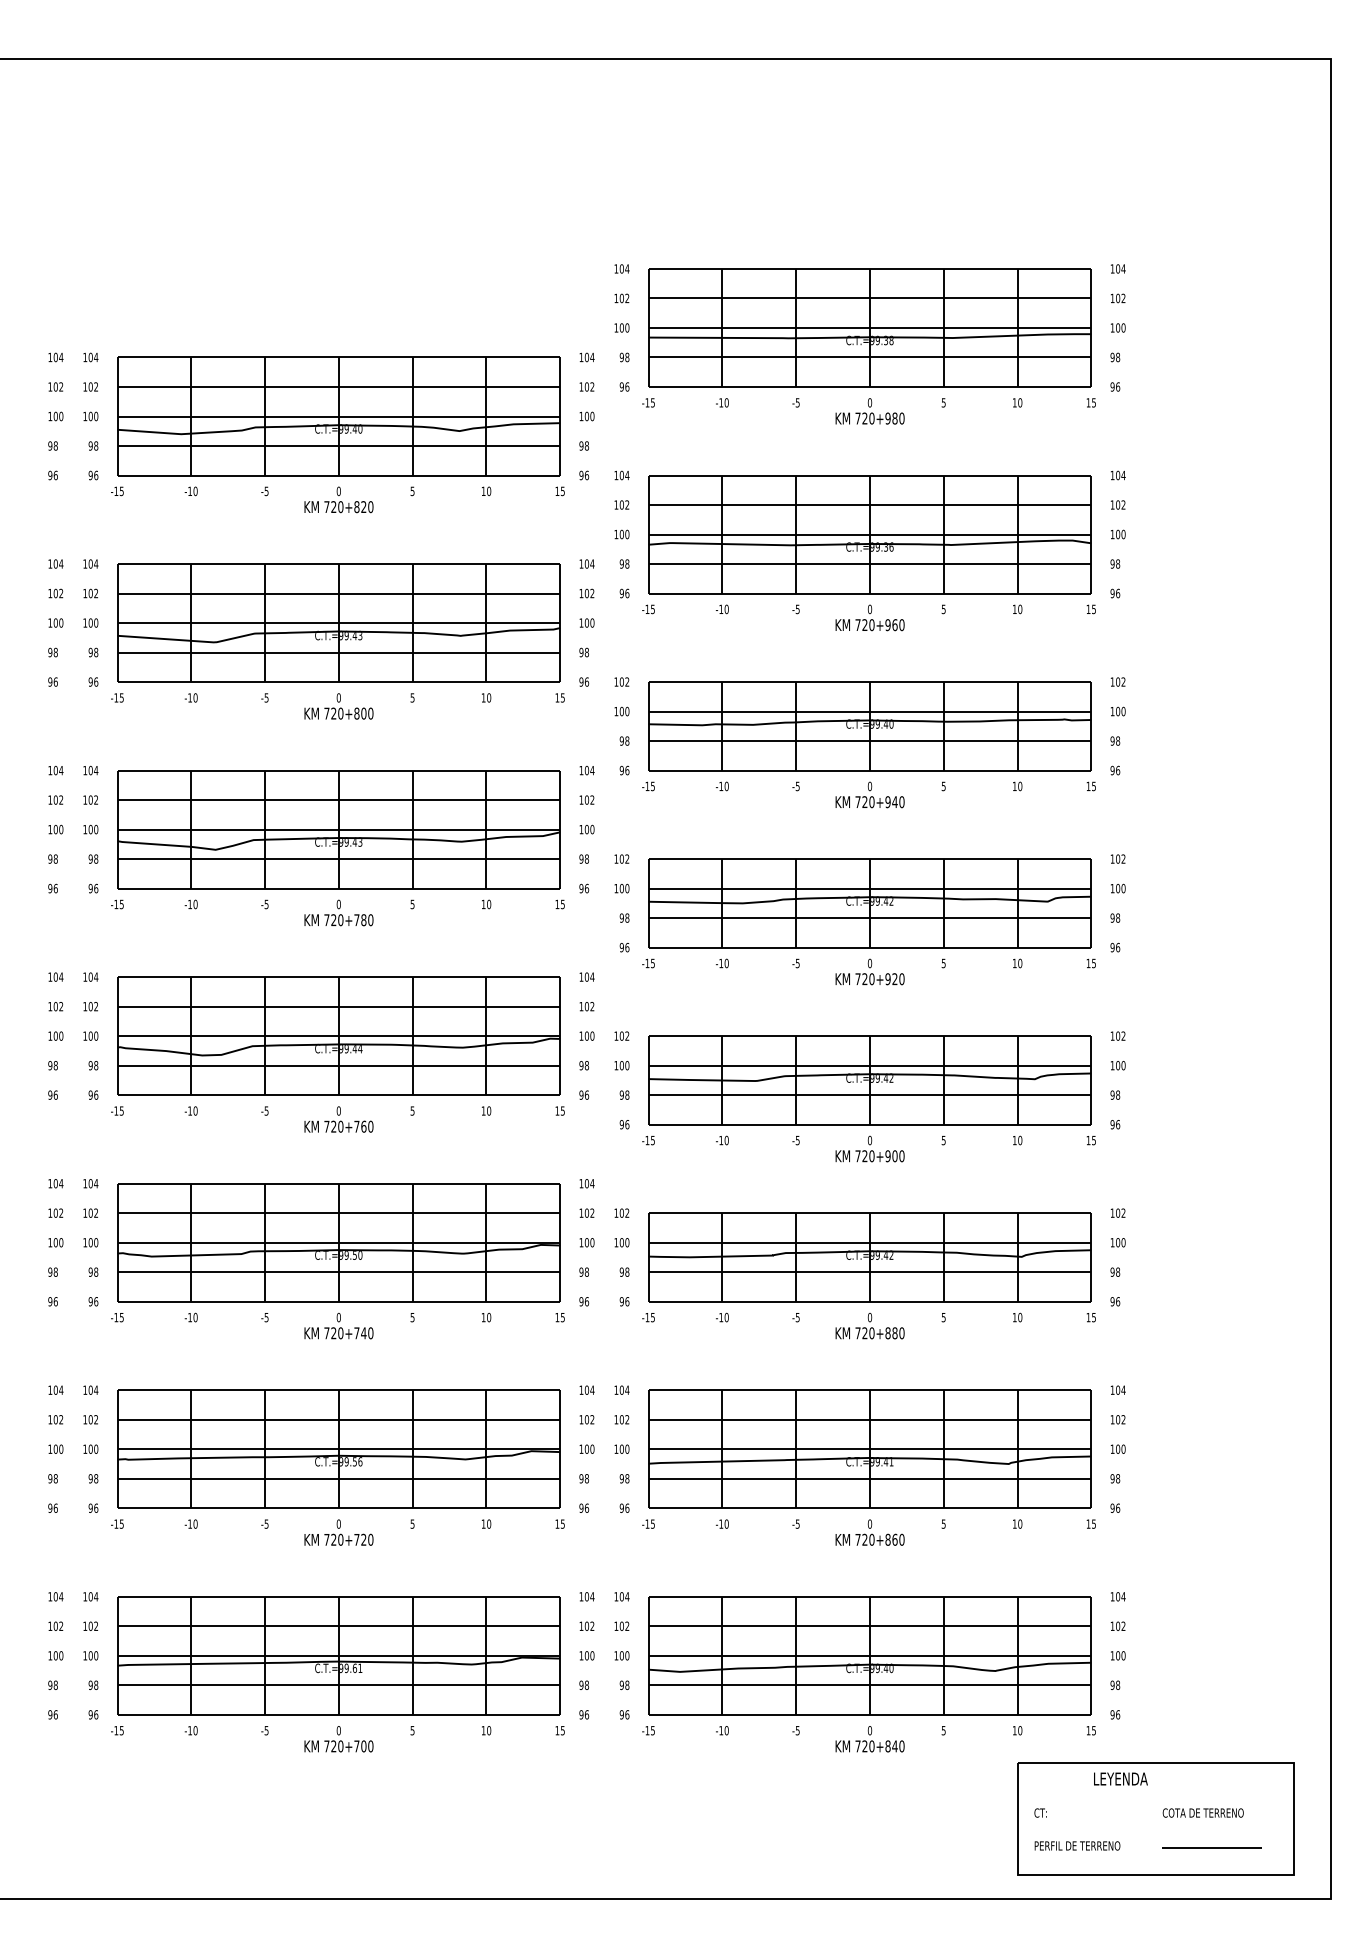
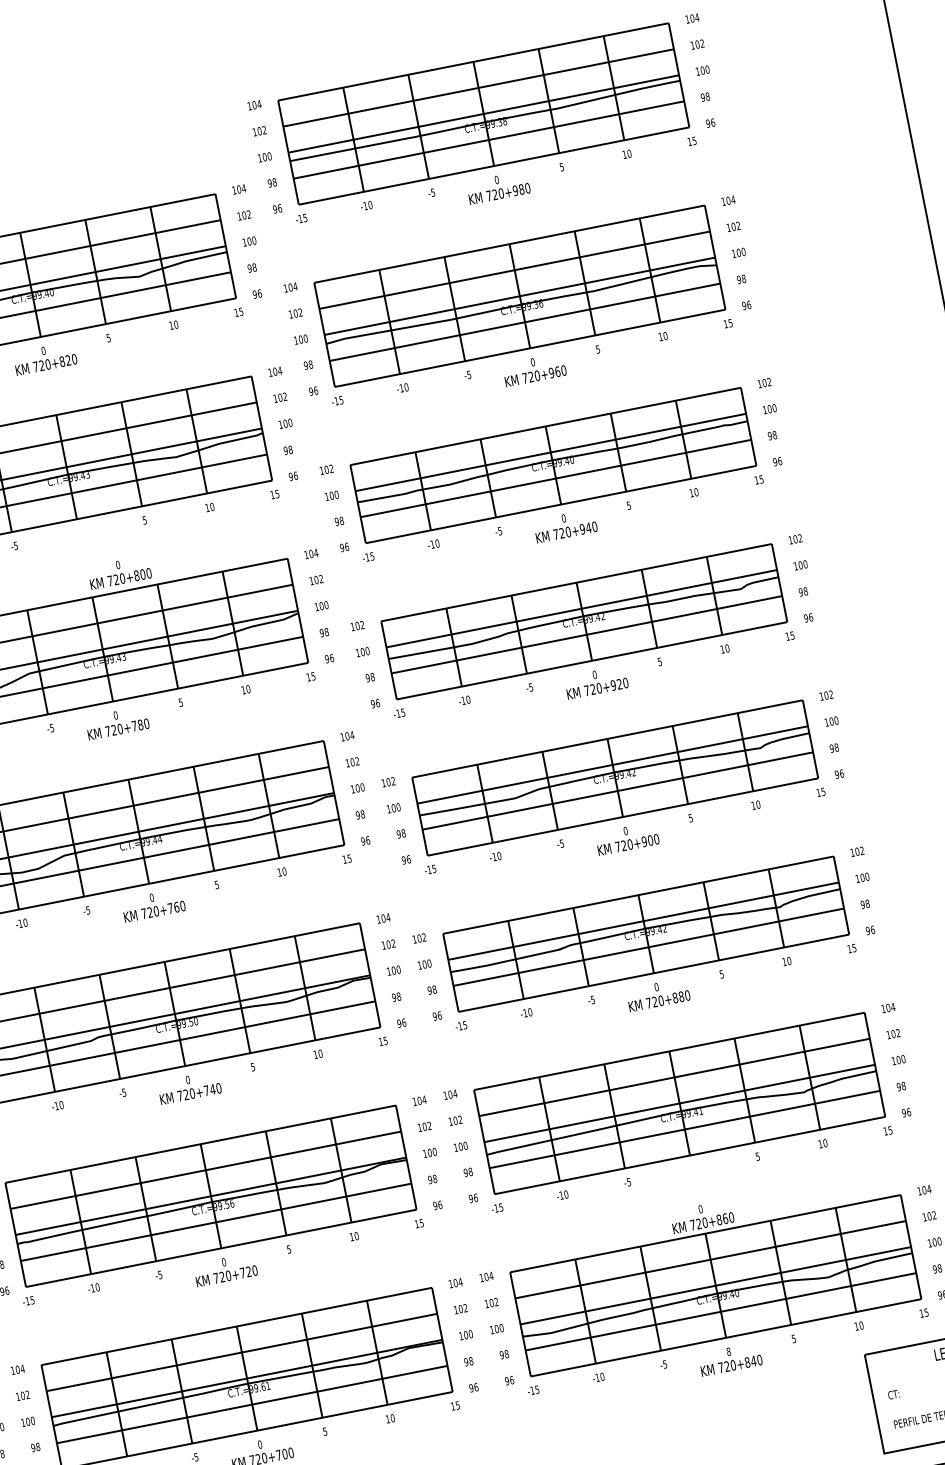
text: (338, 706) -> (119, 572), moved
text: (869, 1532) -> (701, 1216), moved
text: (869, 1730) -> (728, 1351), 0 -> 8

